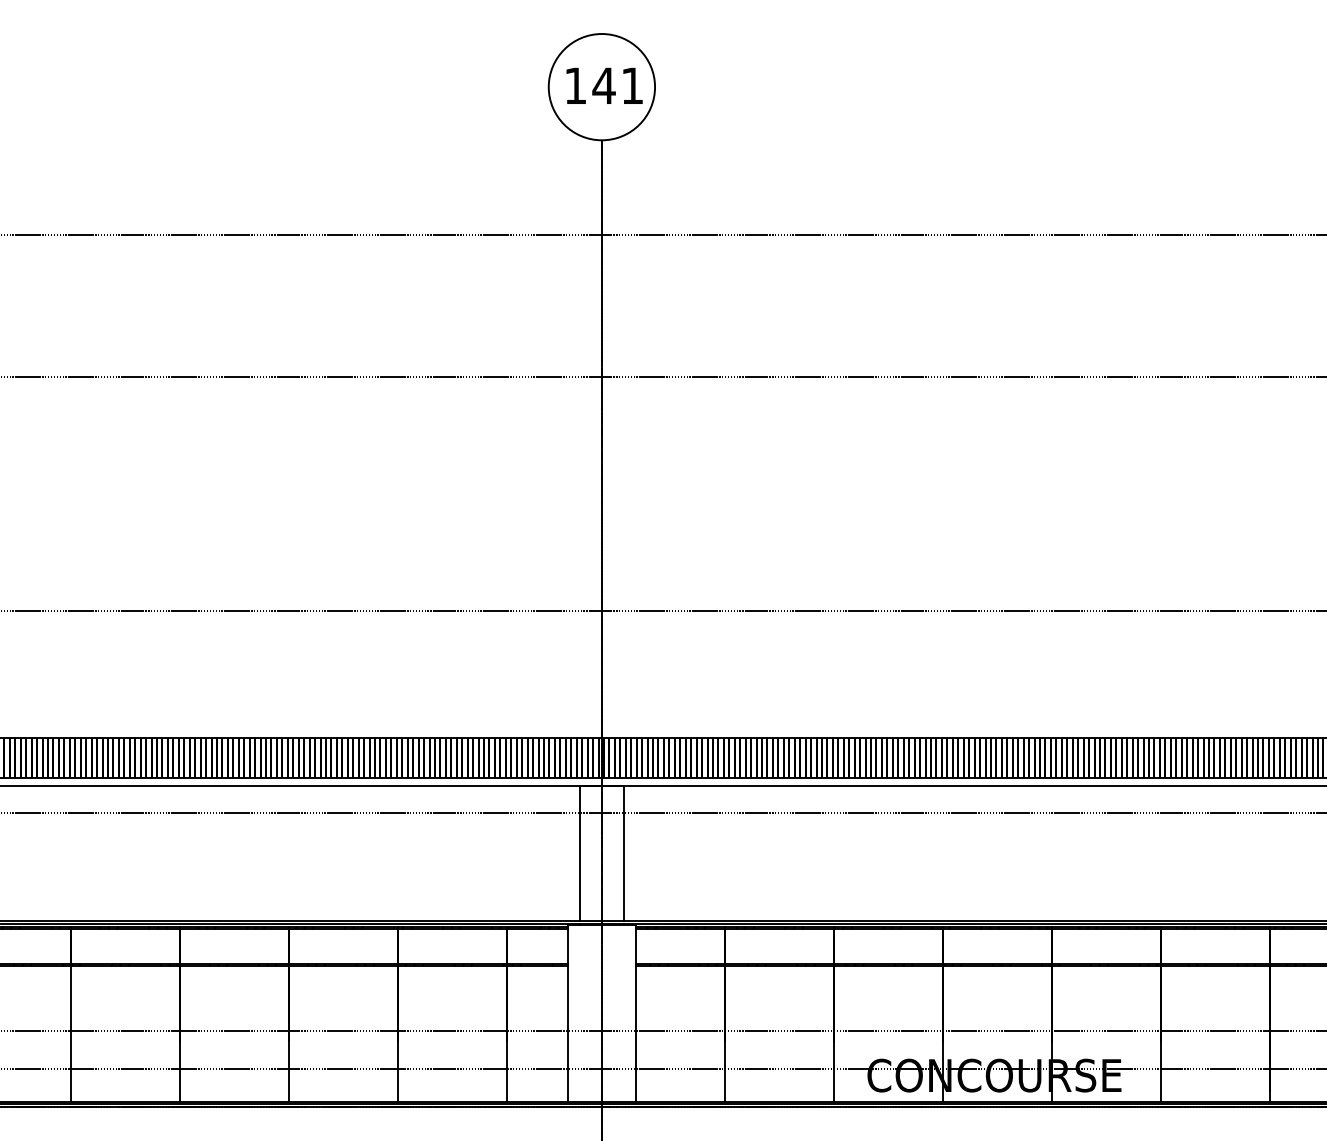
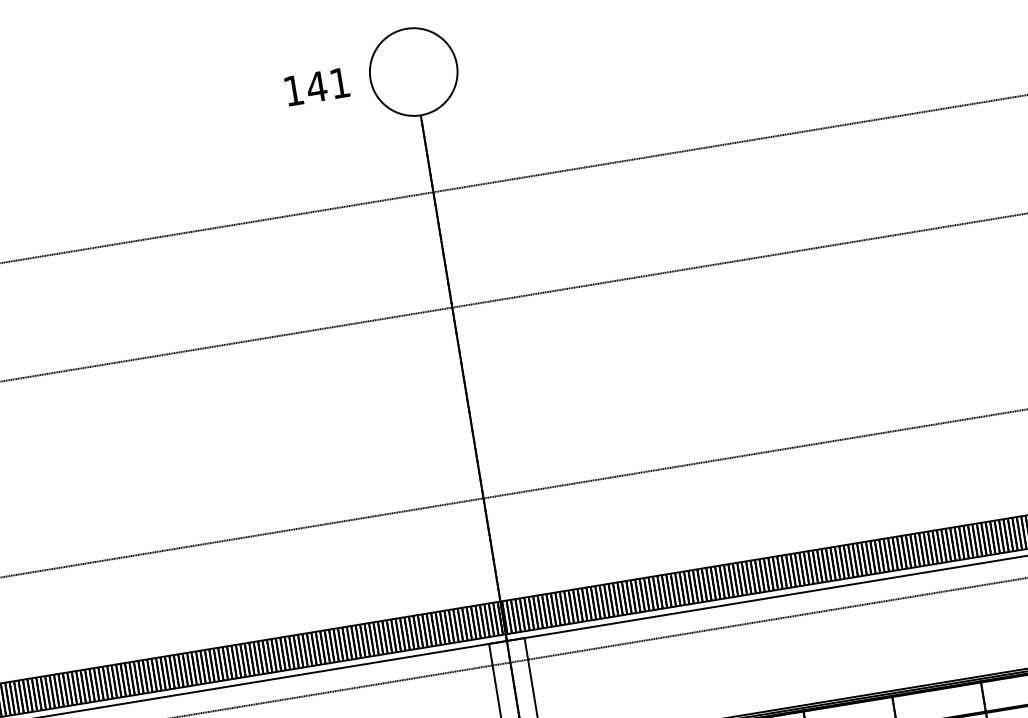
text: (604, 85) -> (317, 86), moved

